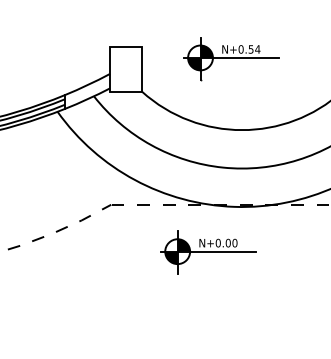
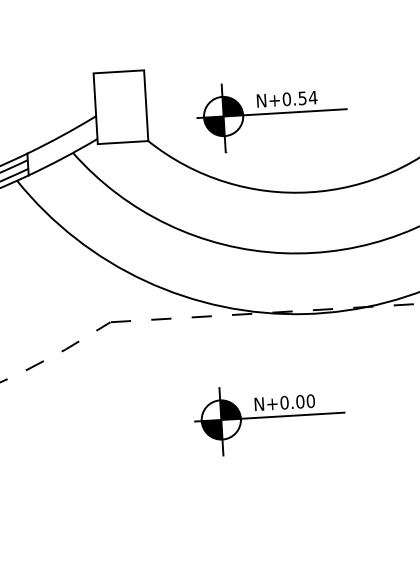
part: (231, 59) -> (272, 116), moved
part: (208, 252) -> (269, 418), moved

